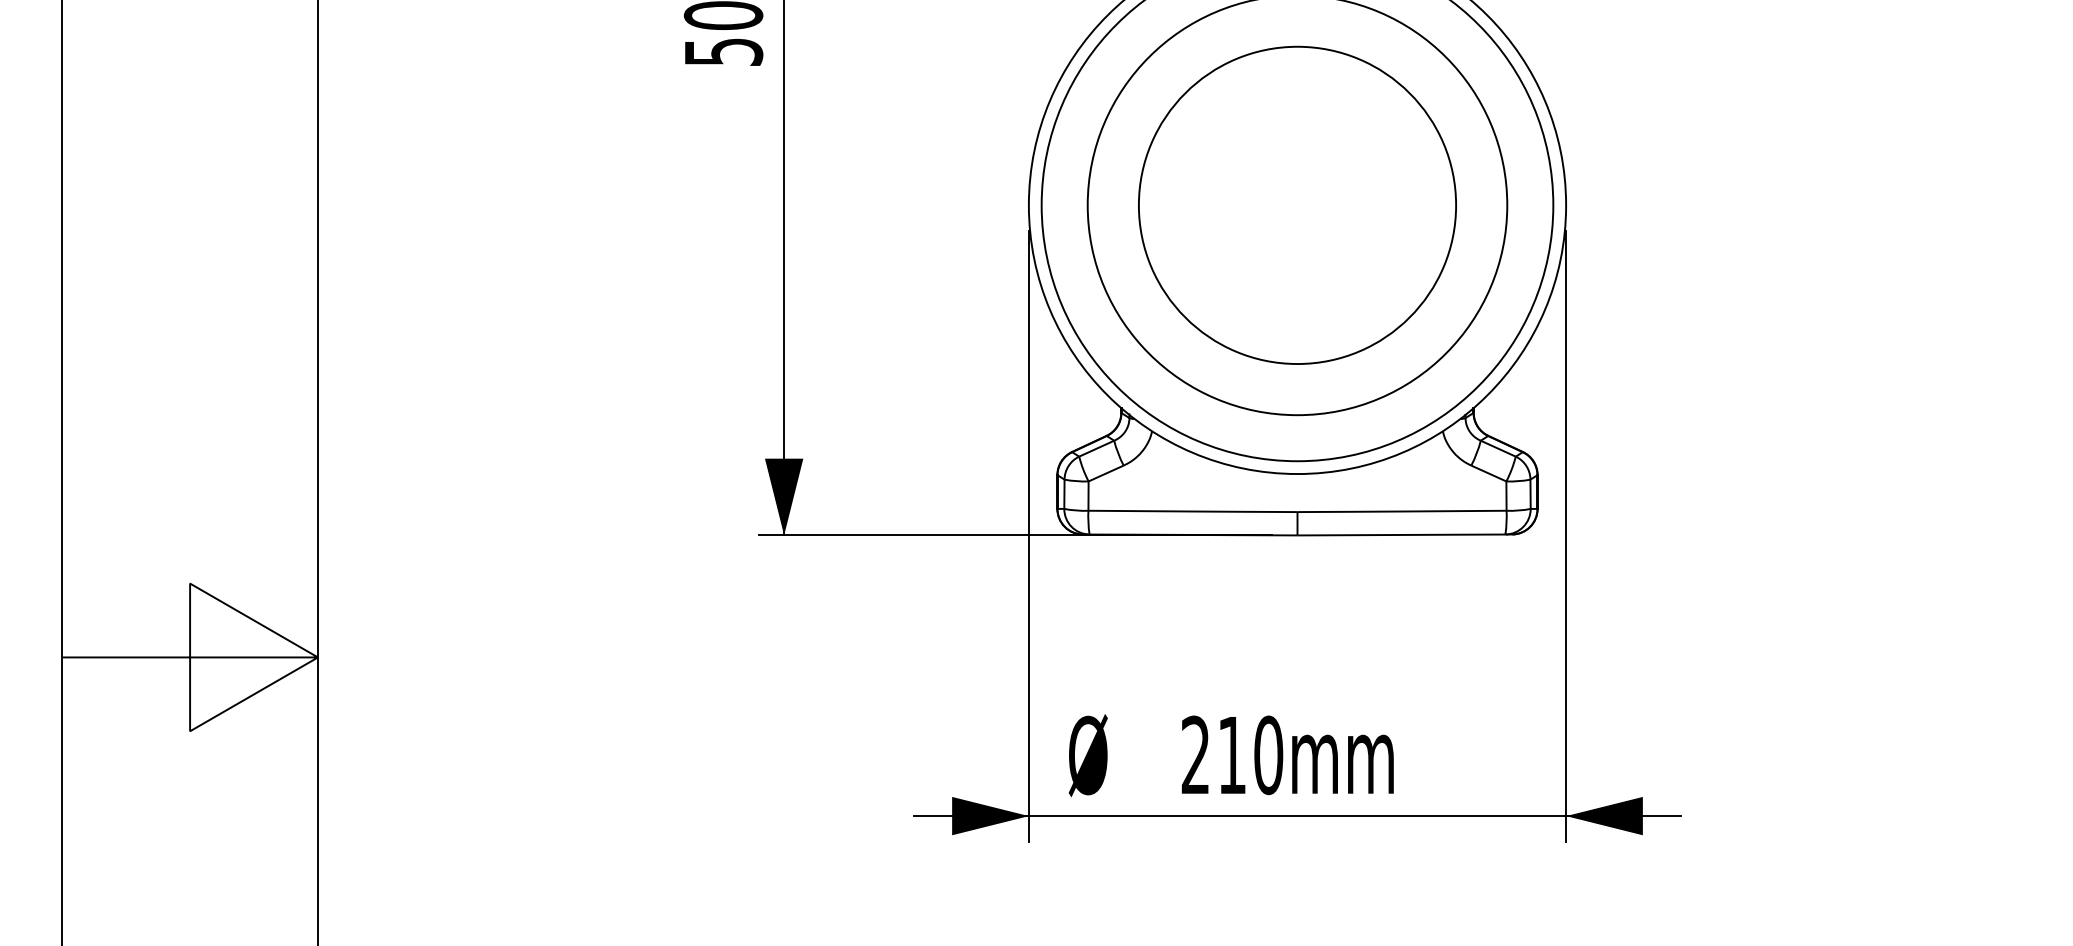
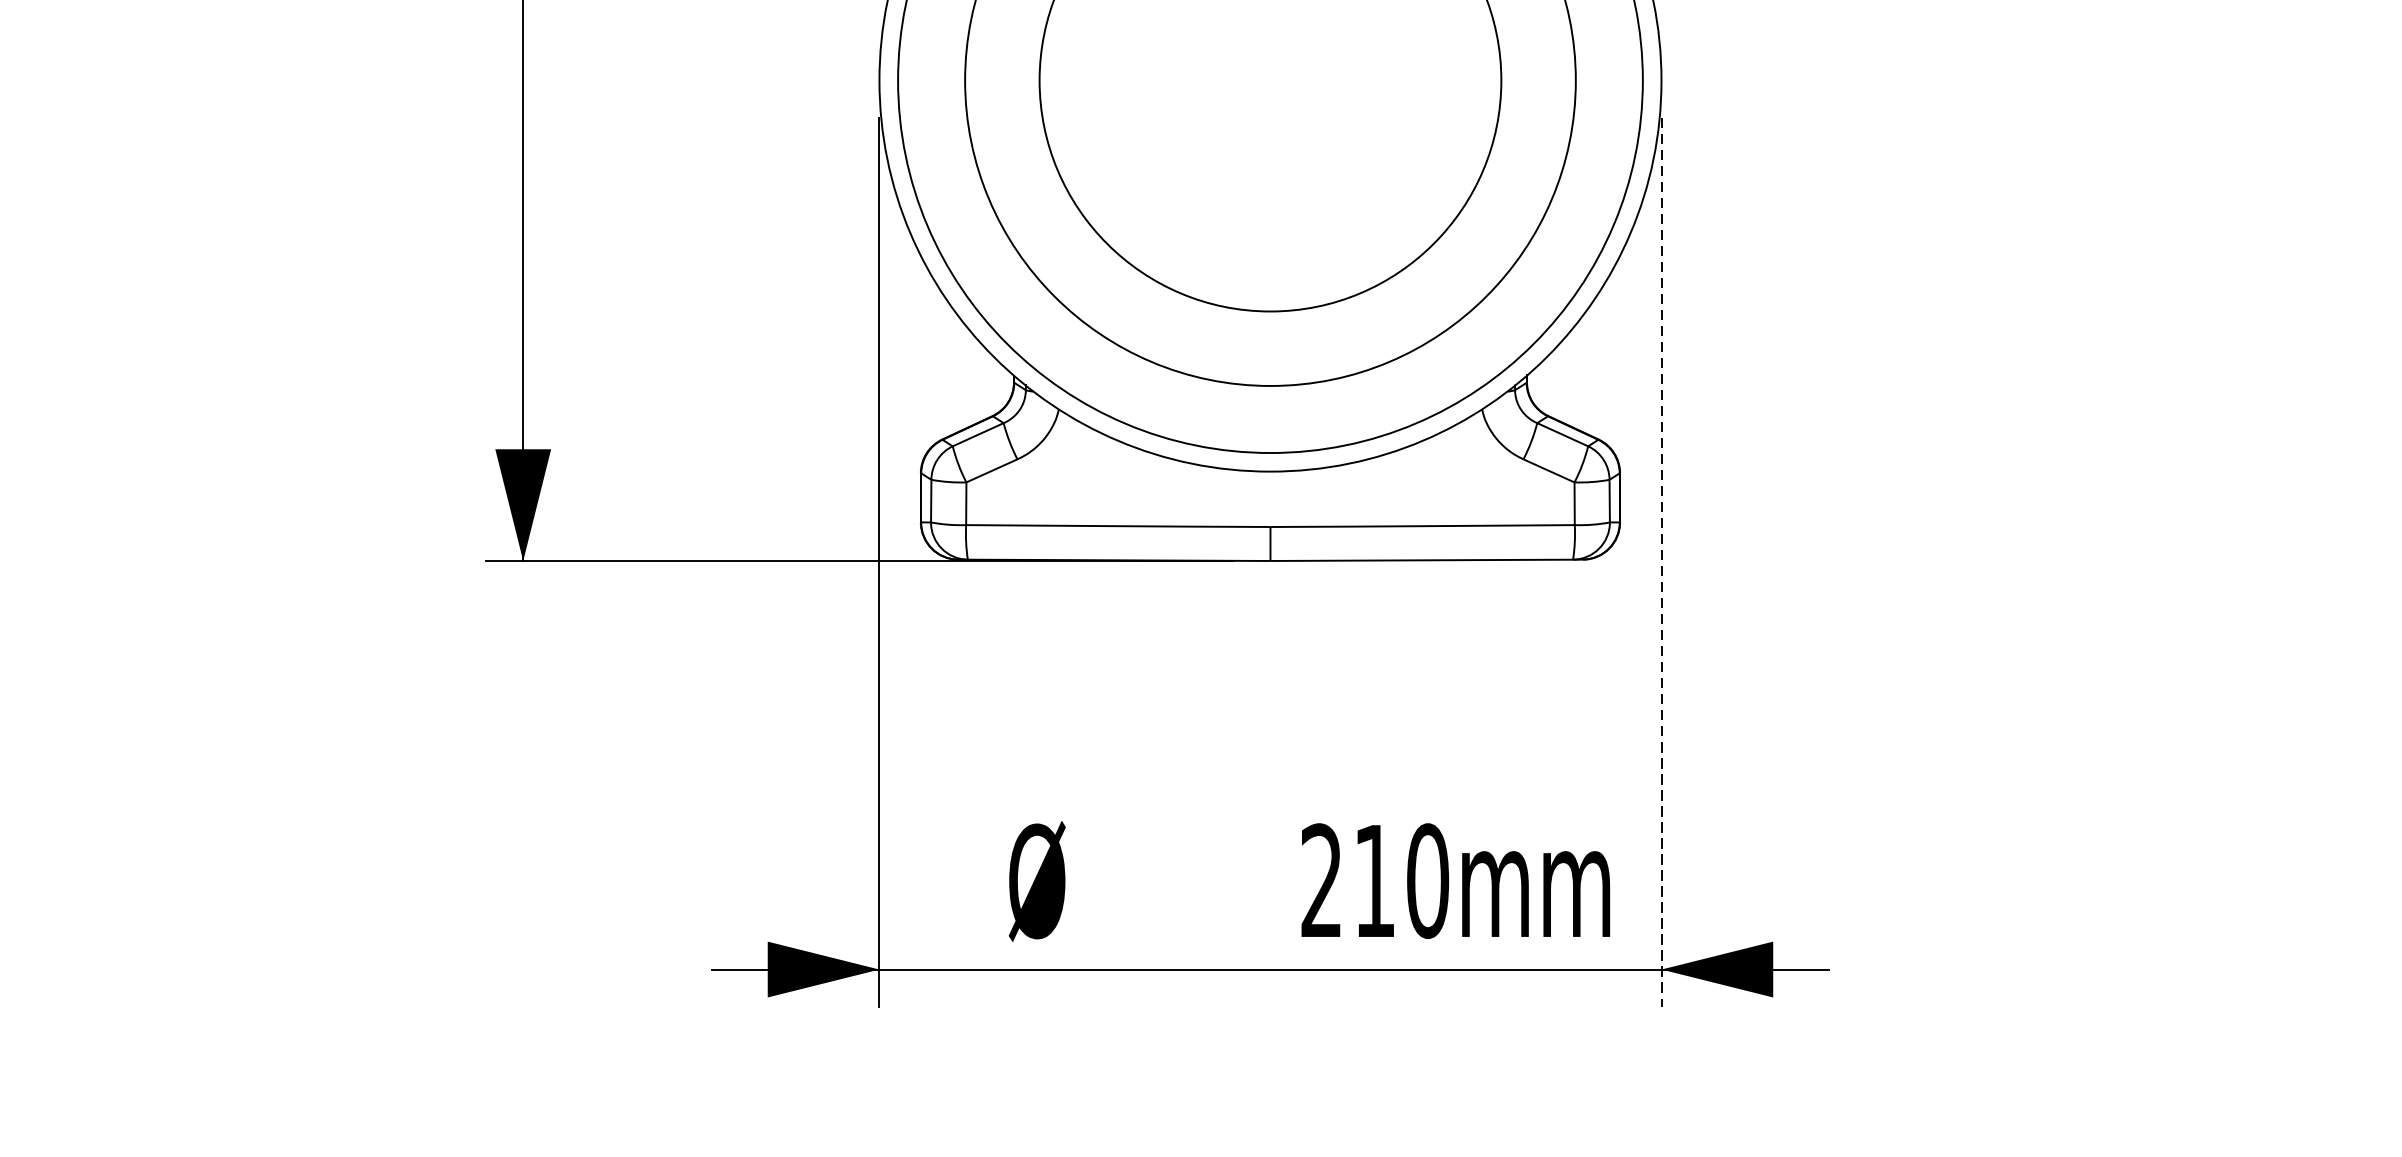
line: (1566, 536) -> (1662, 562), solid -> dashed
text: (1087, 755) -> (1036, 881), moved
text: (1287, 755) -> (1455, 881), moved

